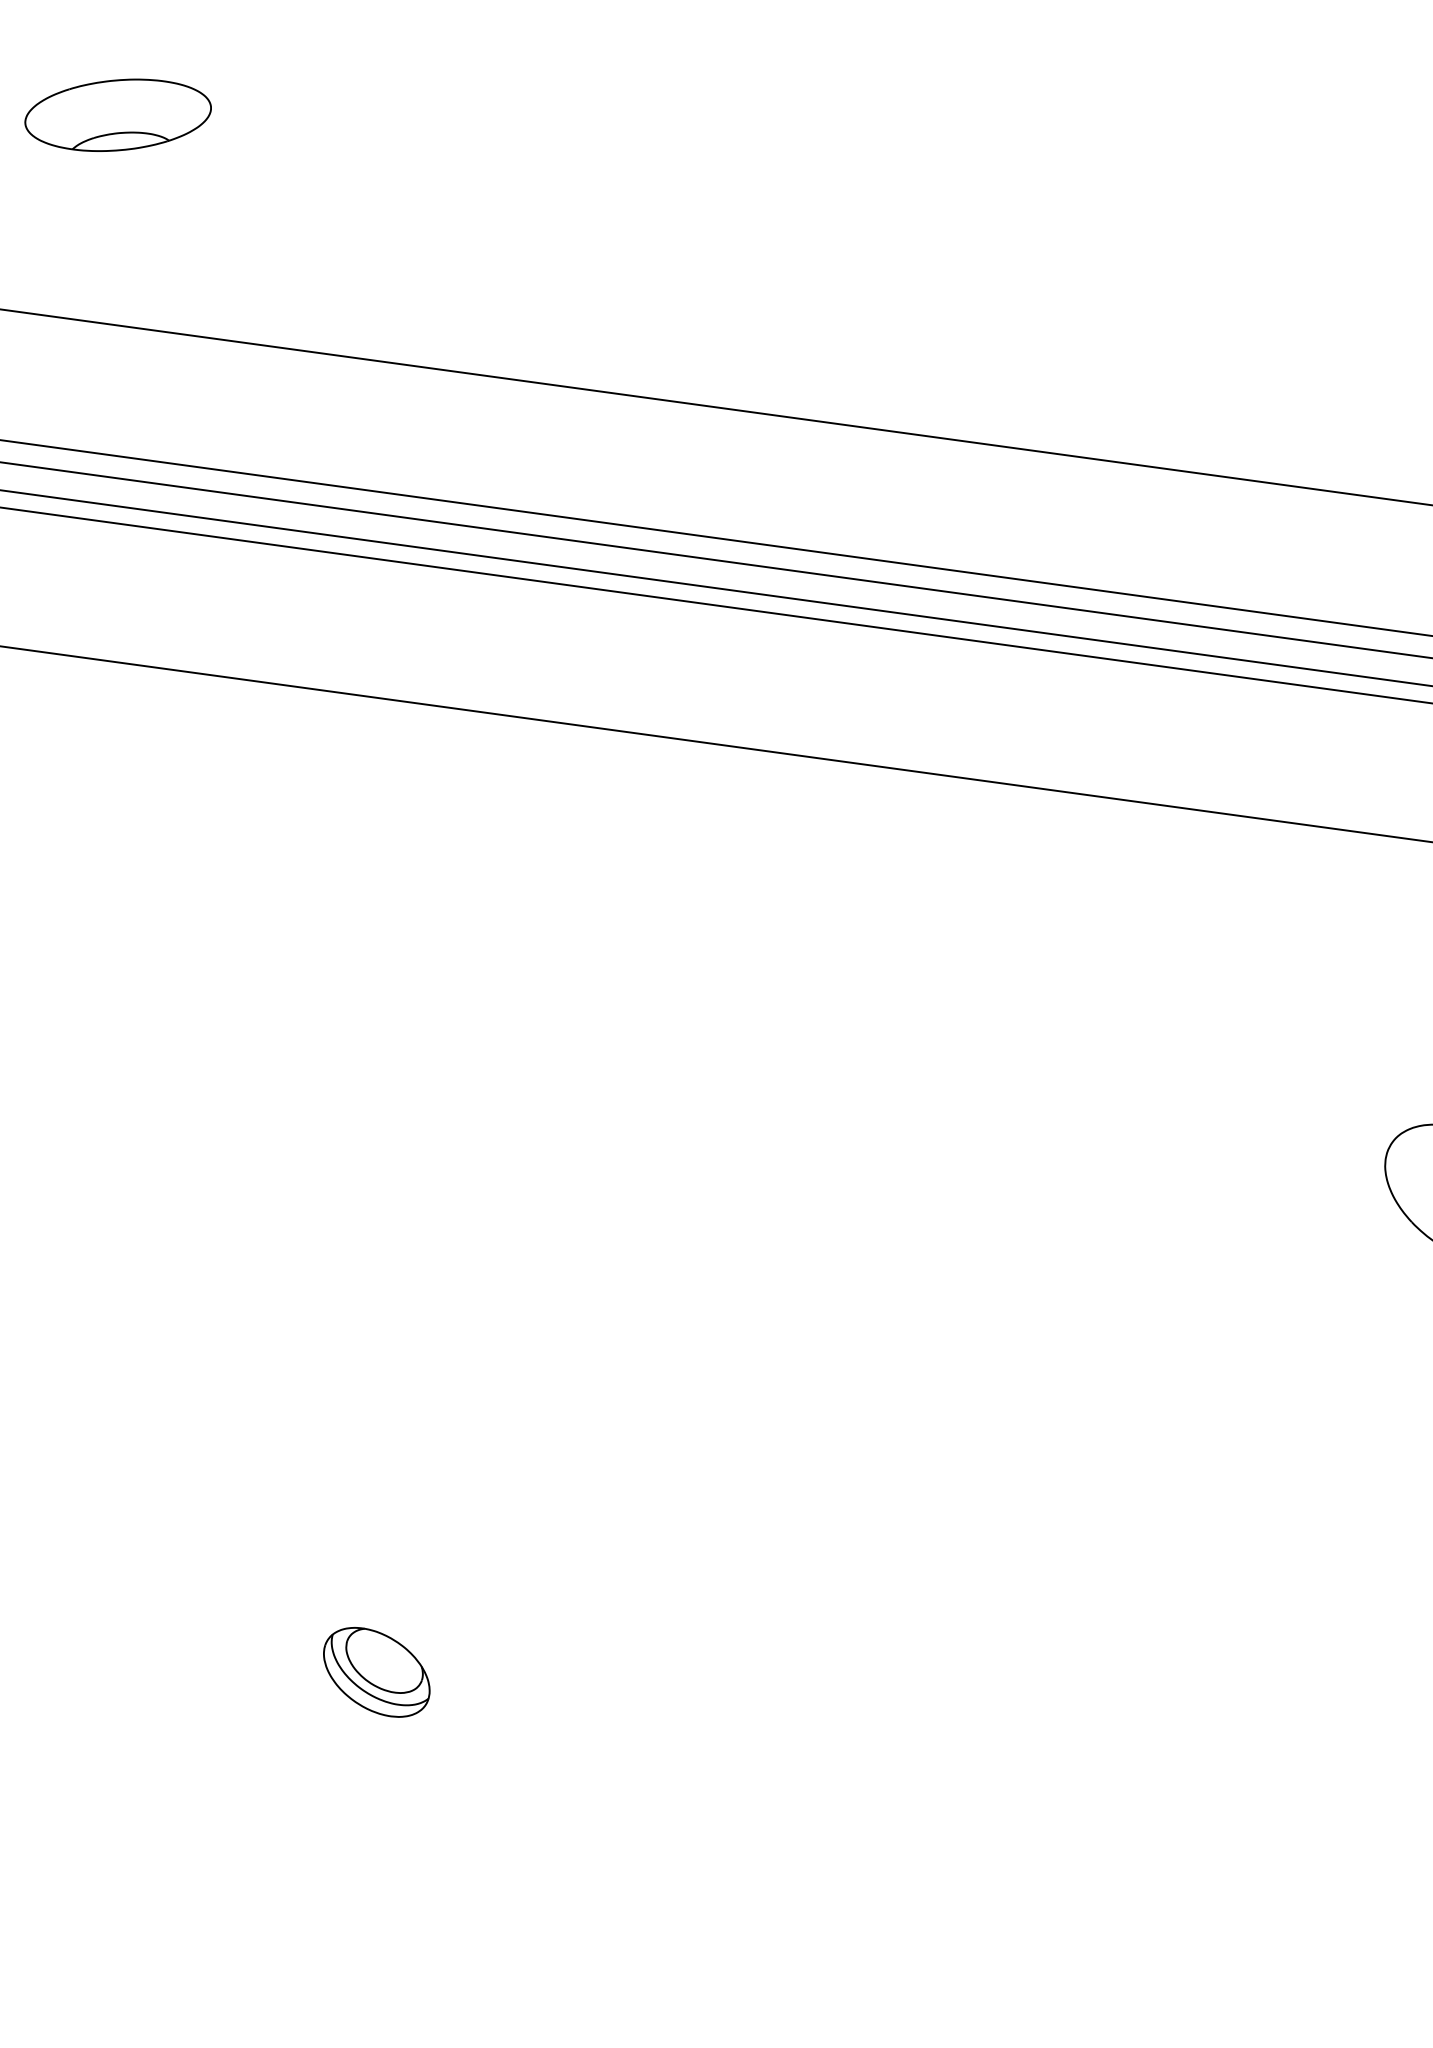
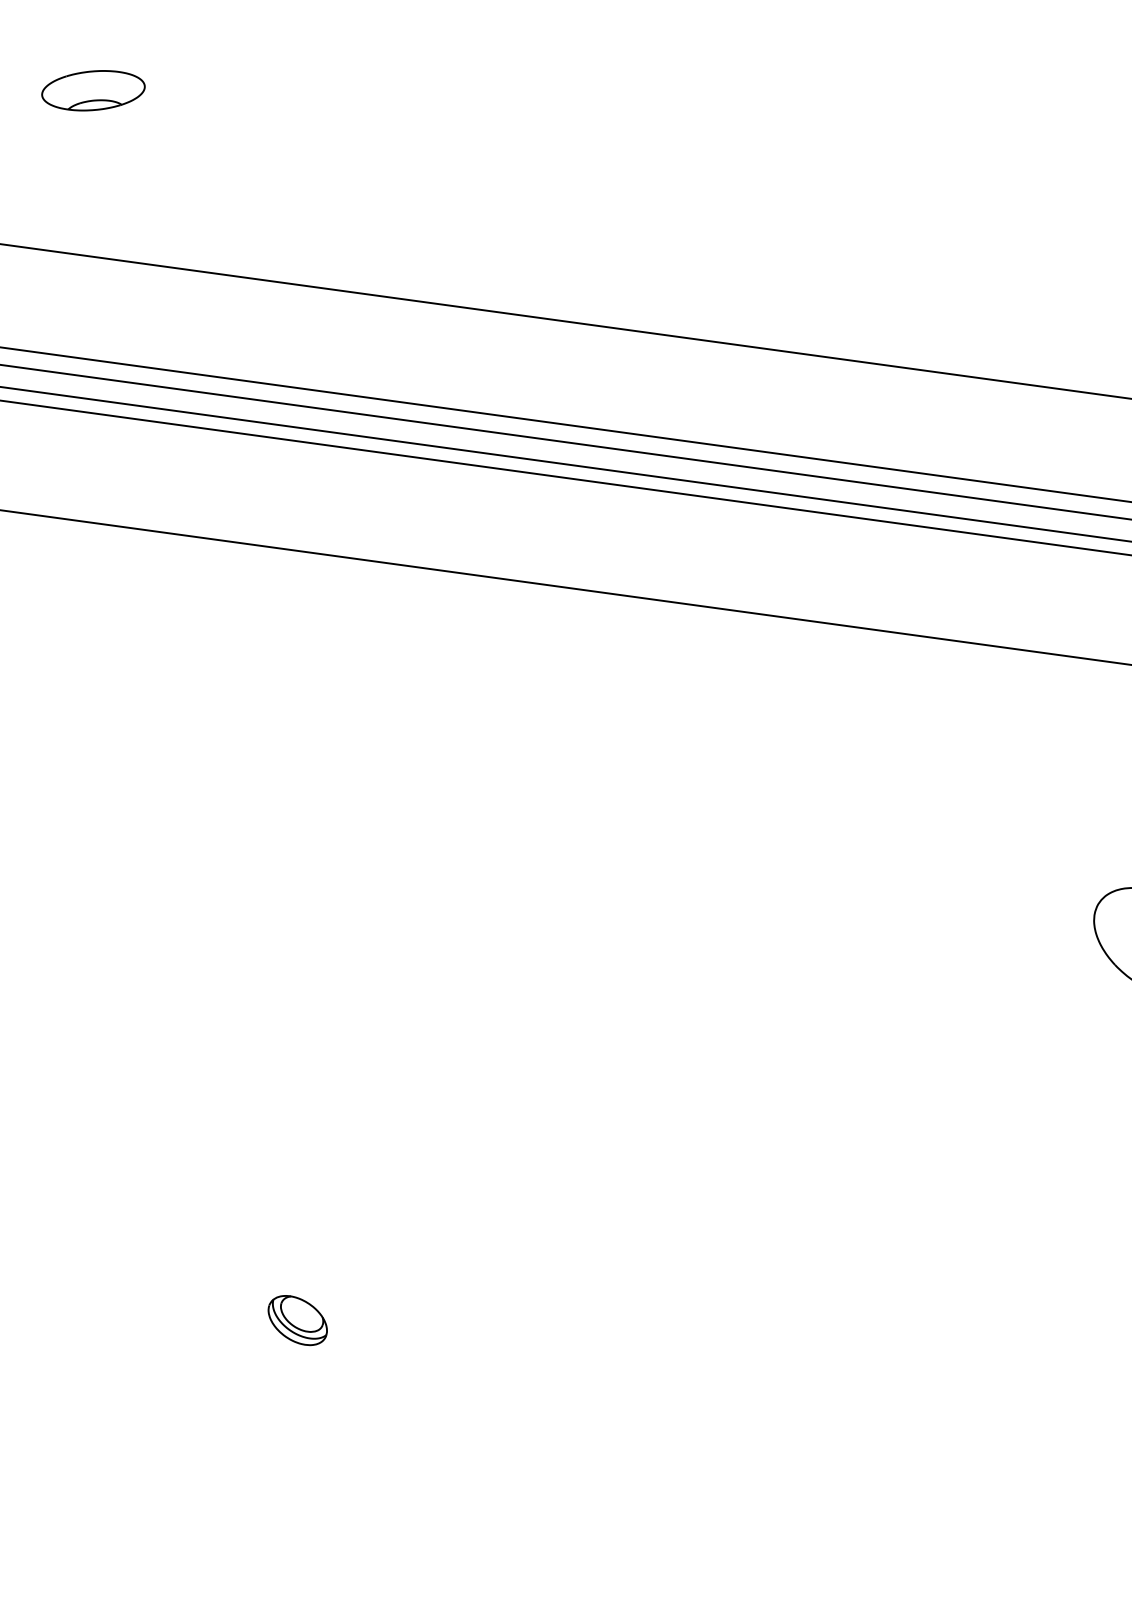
part: (118, 114) -> (93, 90), size x0.7
part: (376, 1672) -> (297, 1320), size x0.7

